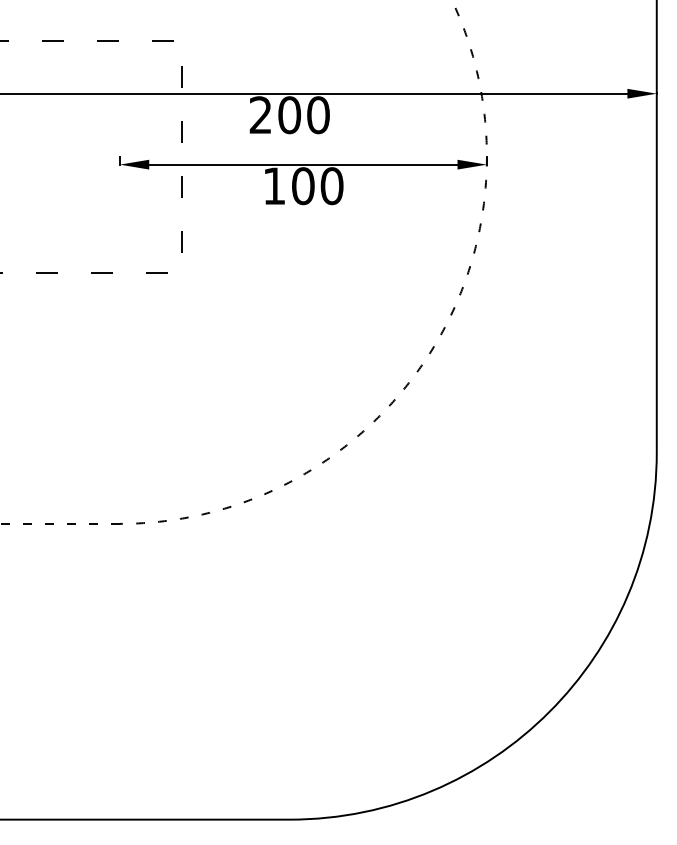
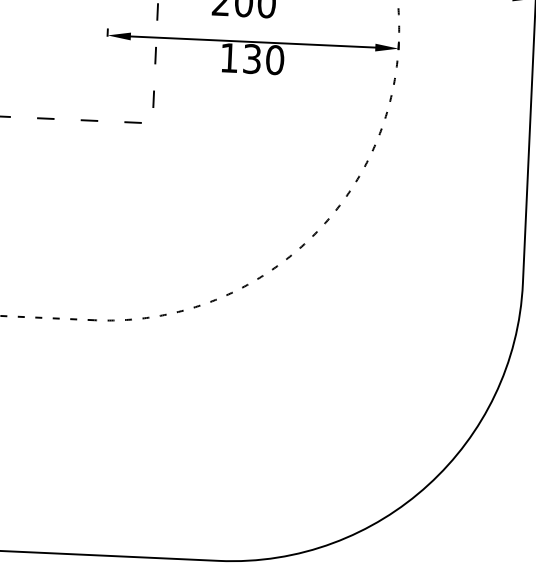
text: (303, 186) -> (252, 59), 100 -> 130

